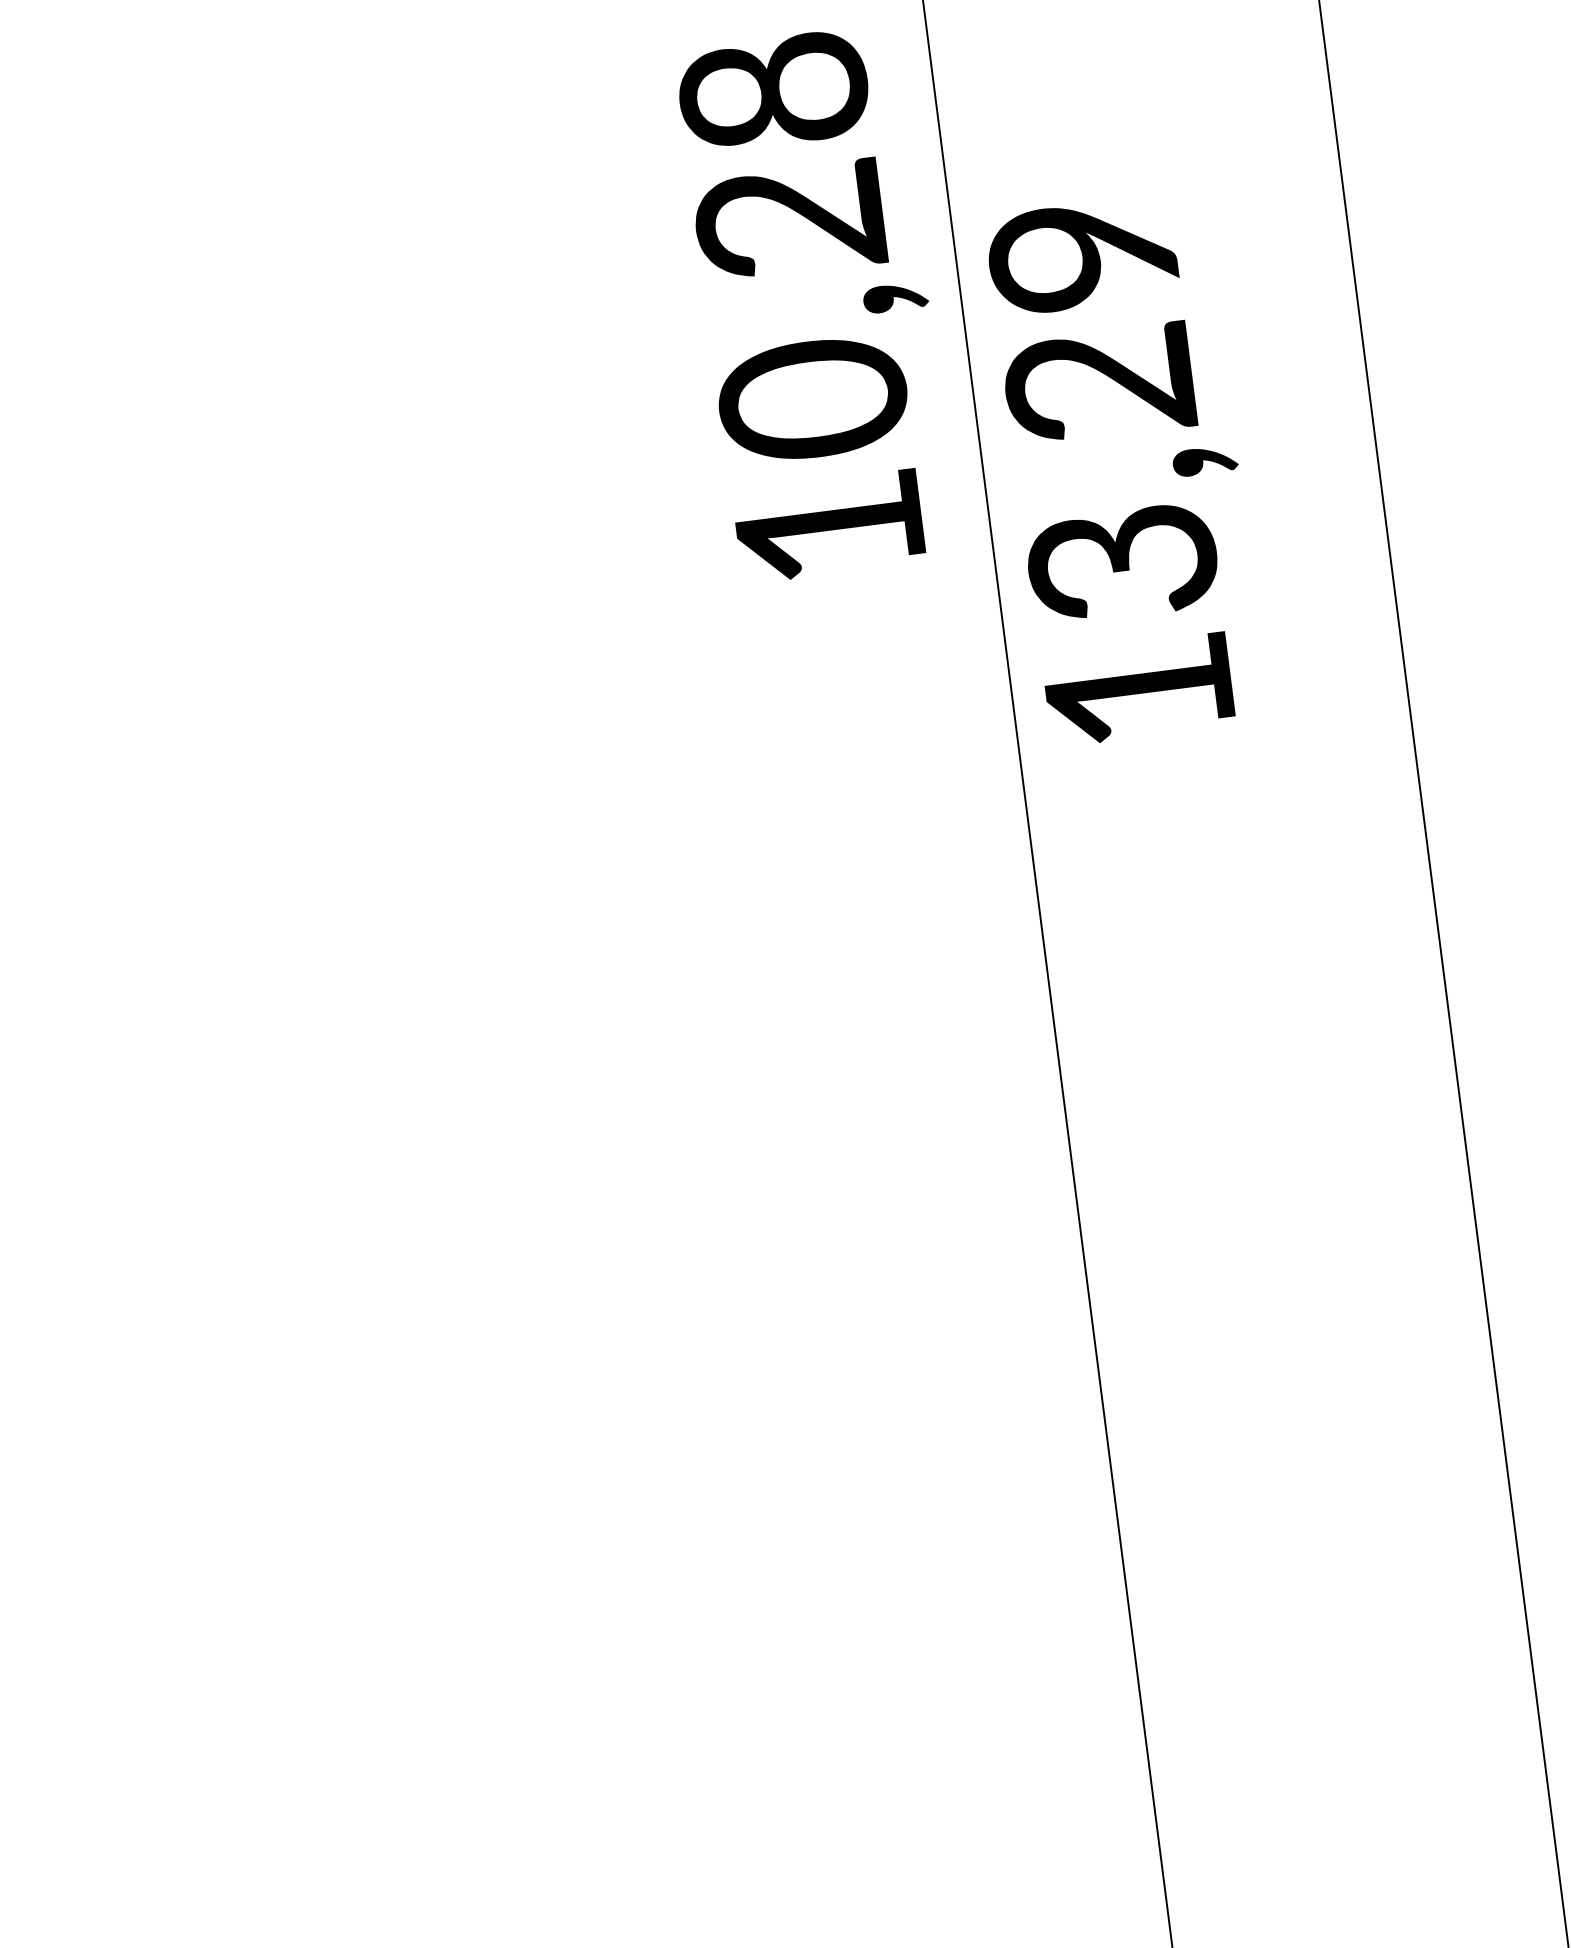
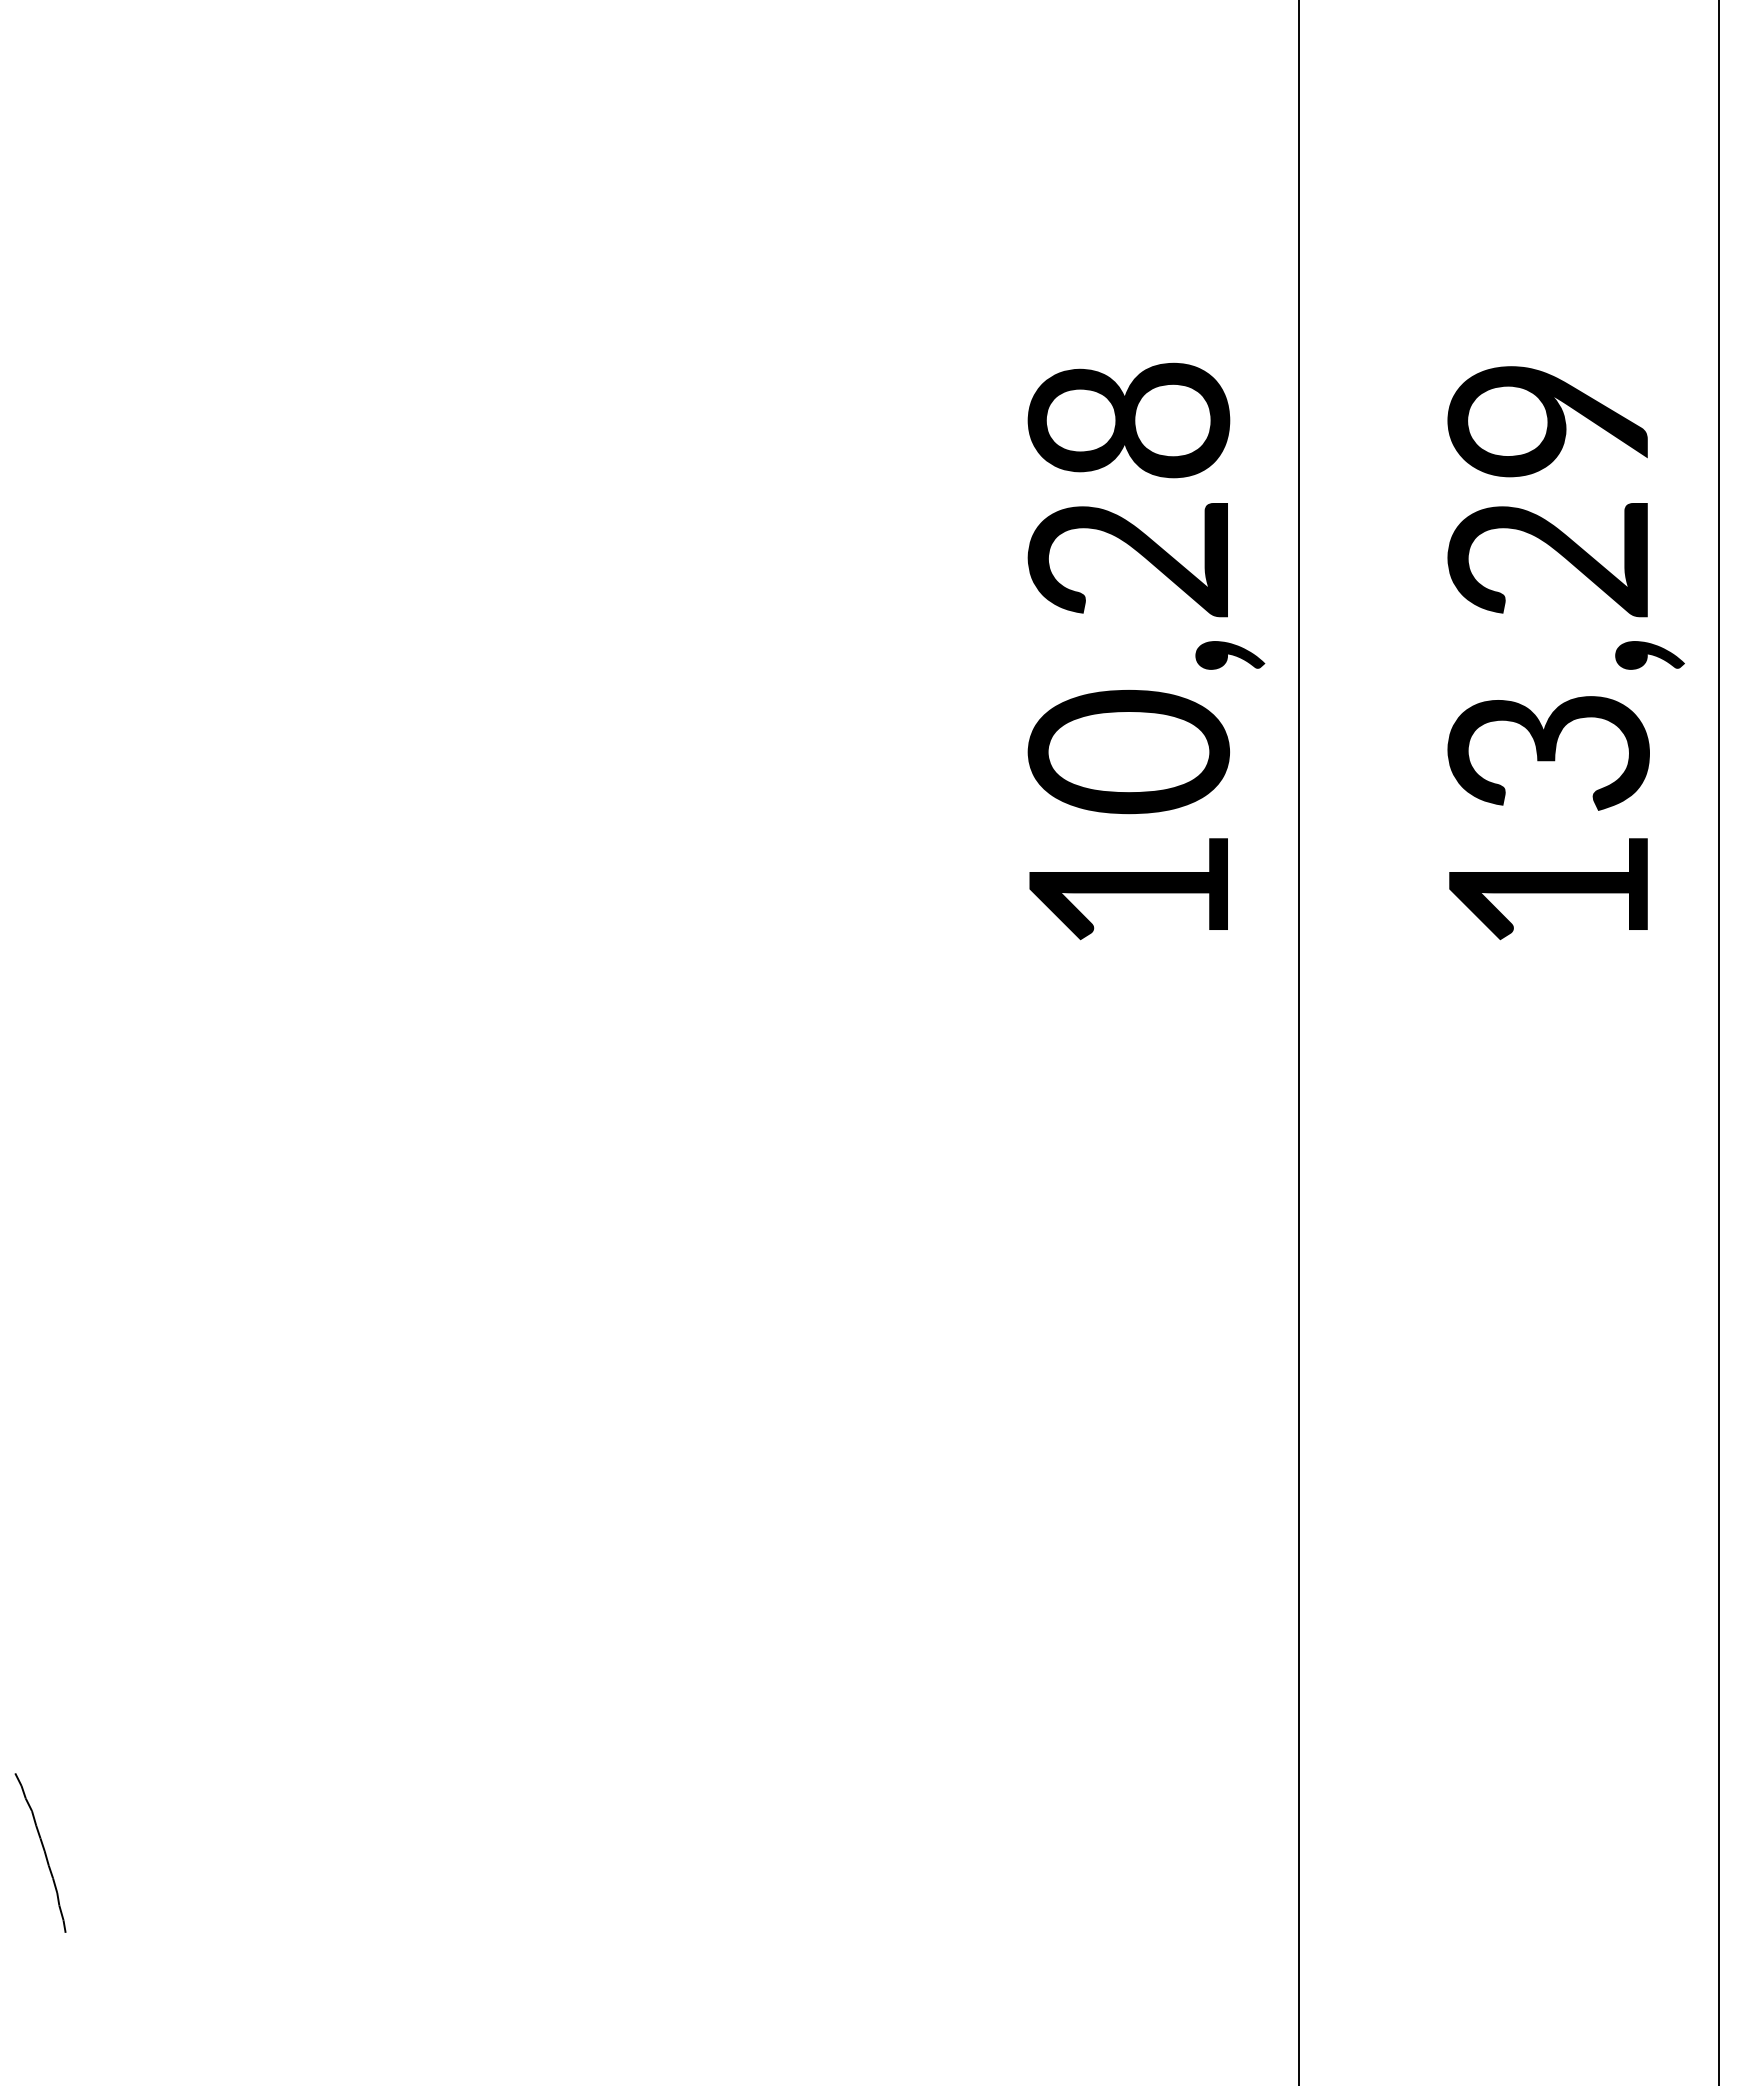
text: (817, 304) -> (1146, 651), moved
text: (1126, 469) -> (1565, 653), moved

